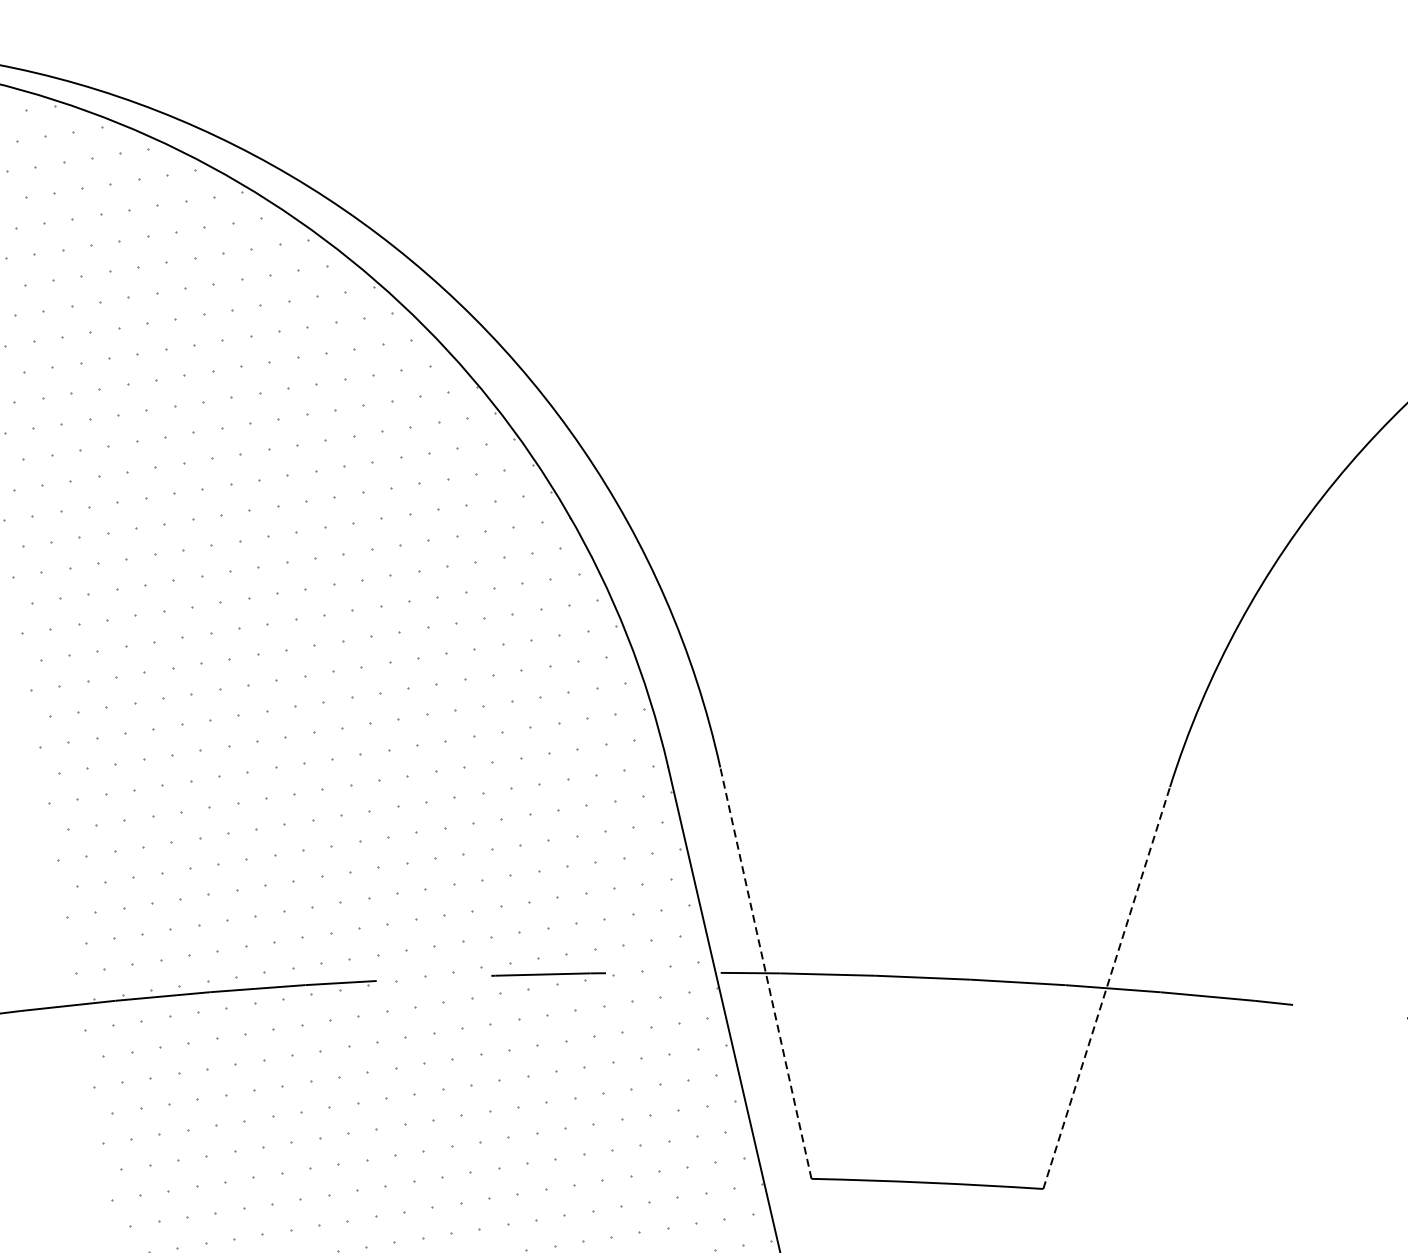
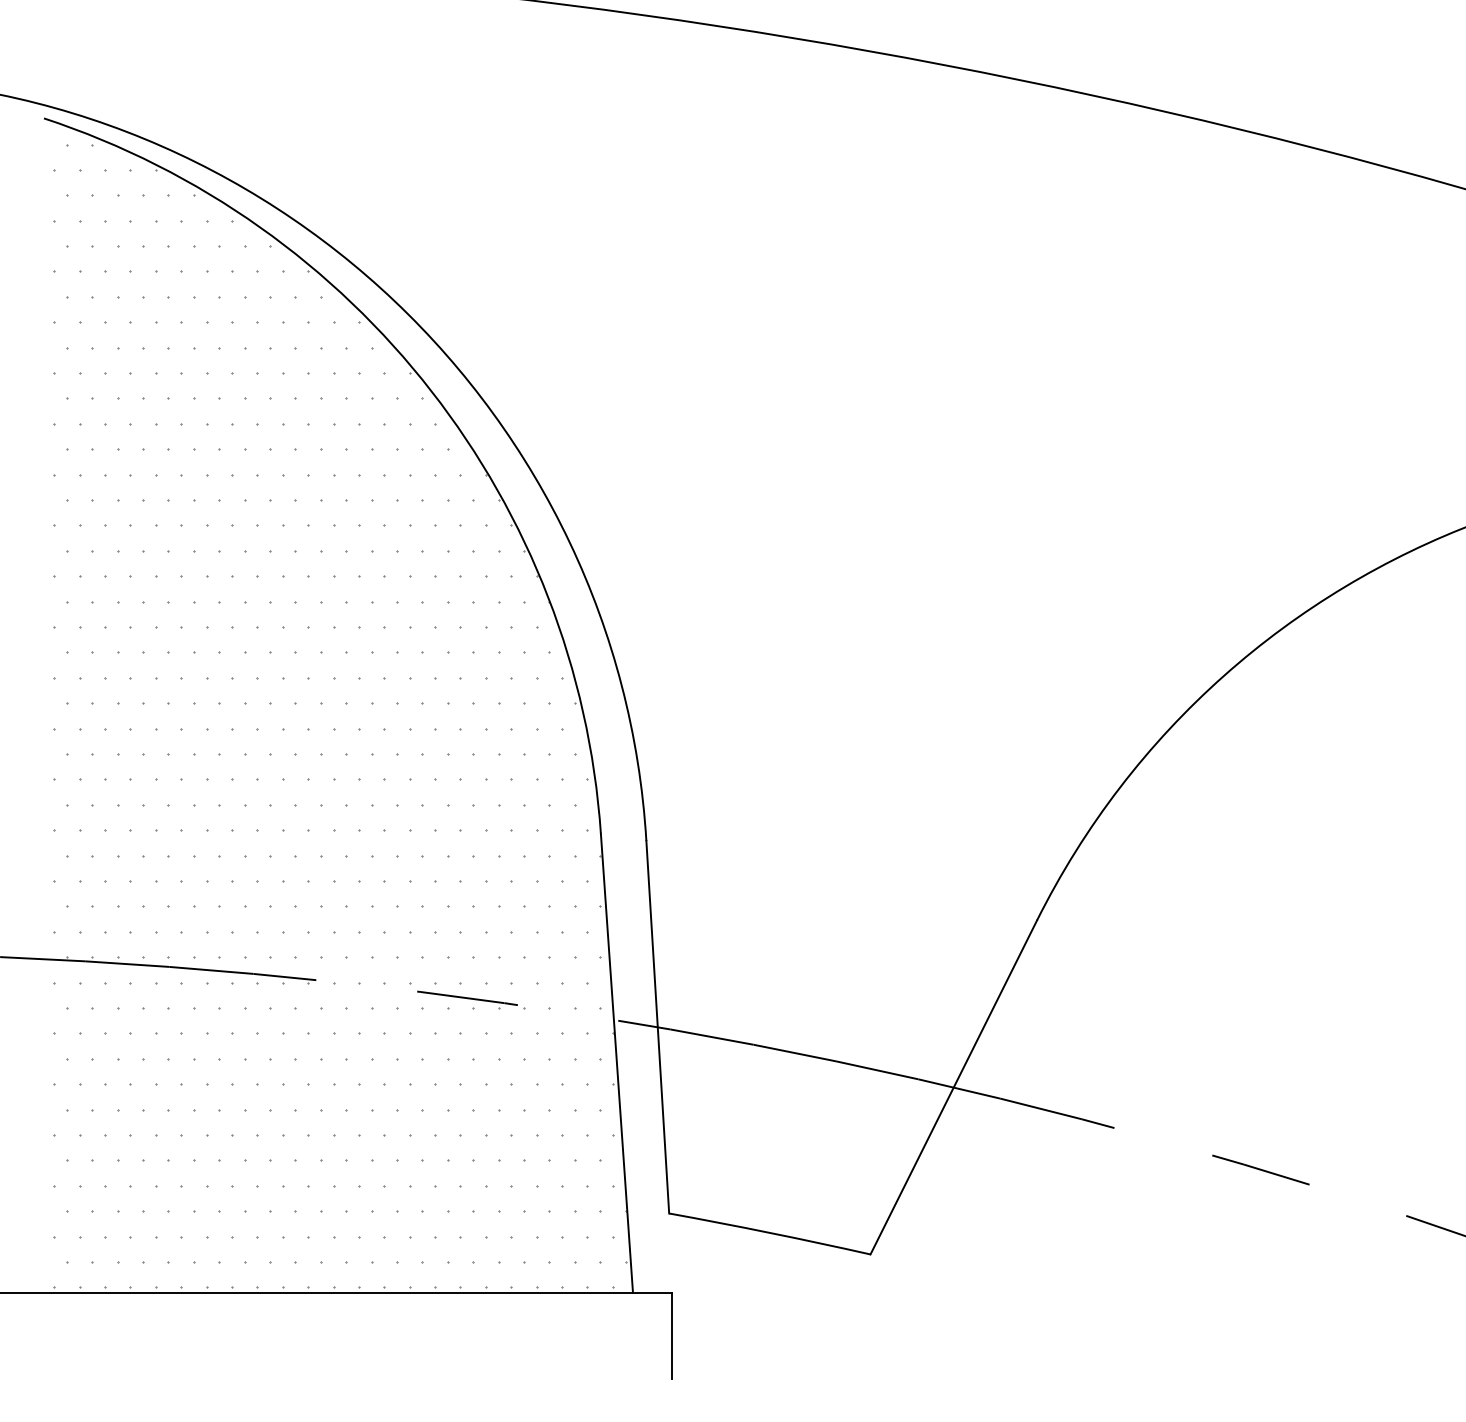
line: (765, 973) -> (657, 1027), dashed -> solid
line: (1106, 988) -> (953, 1087), dashed -> solid

